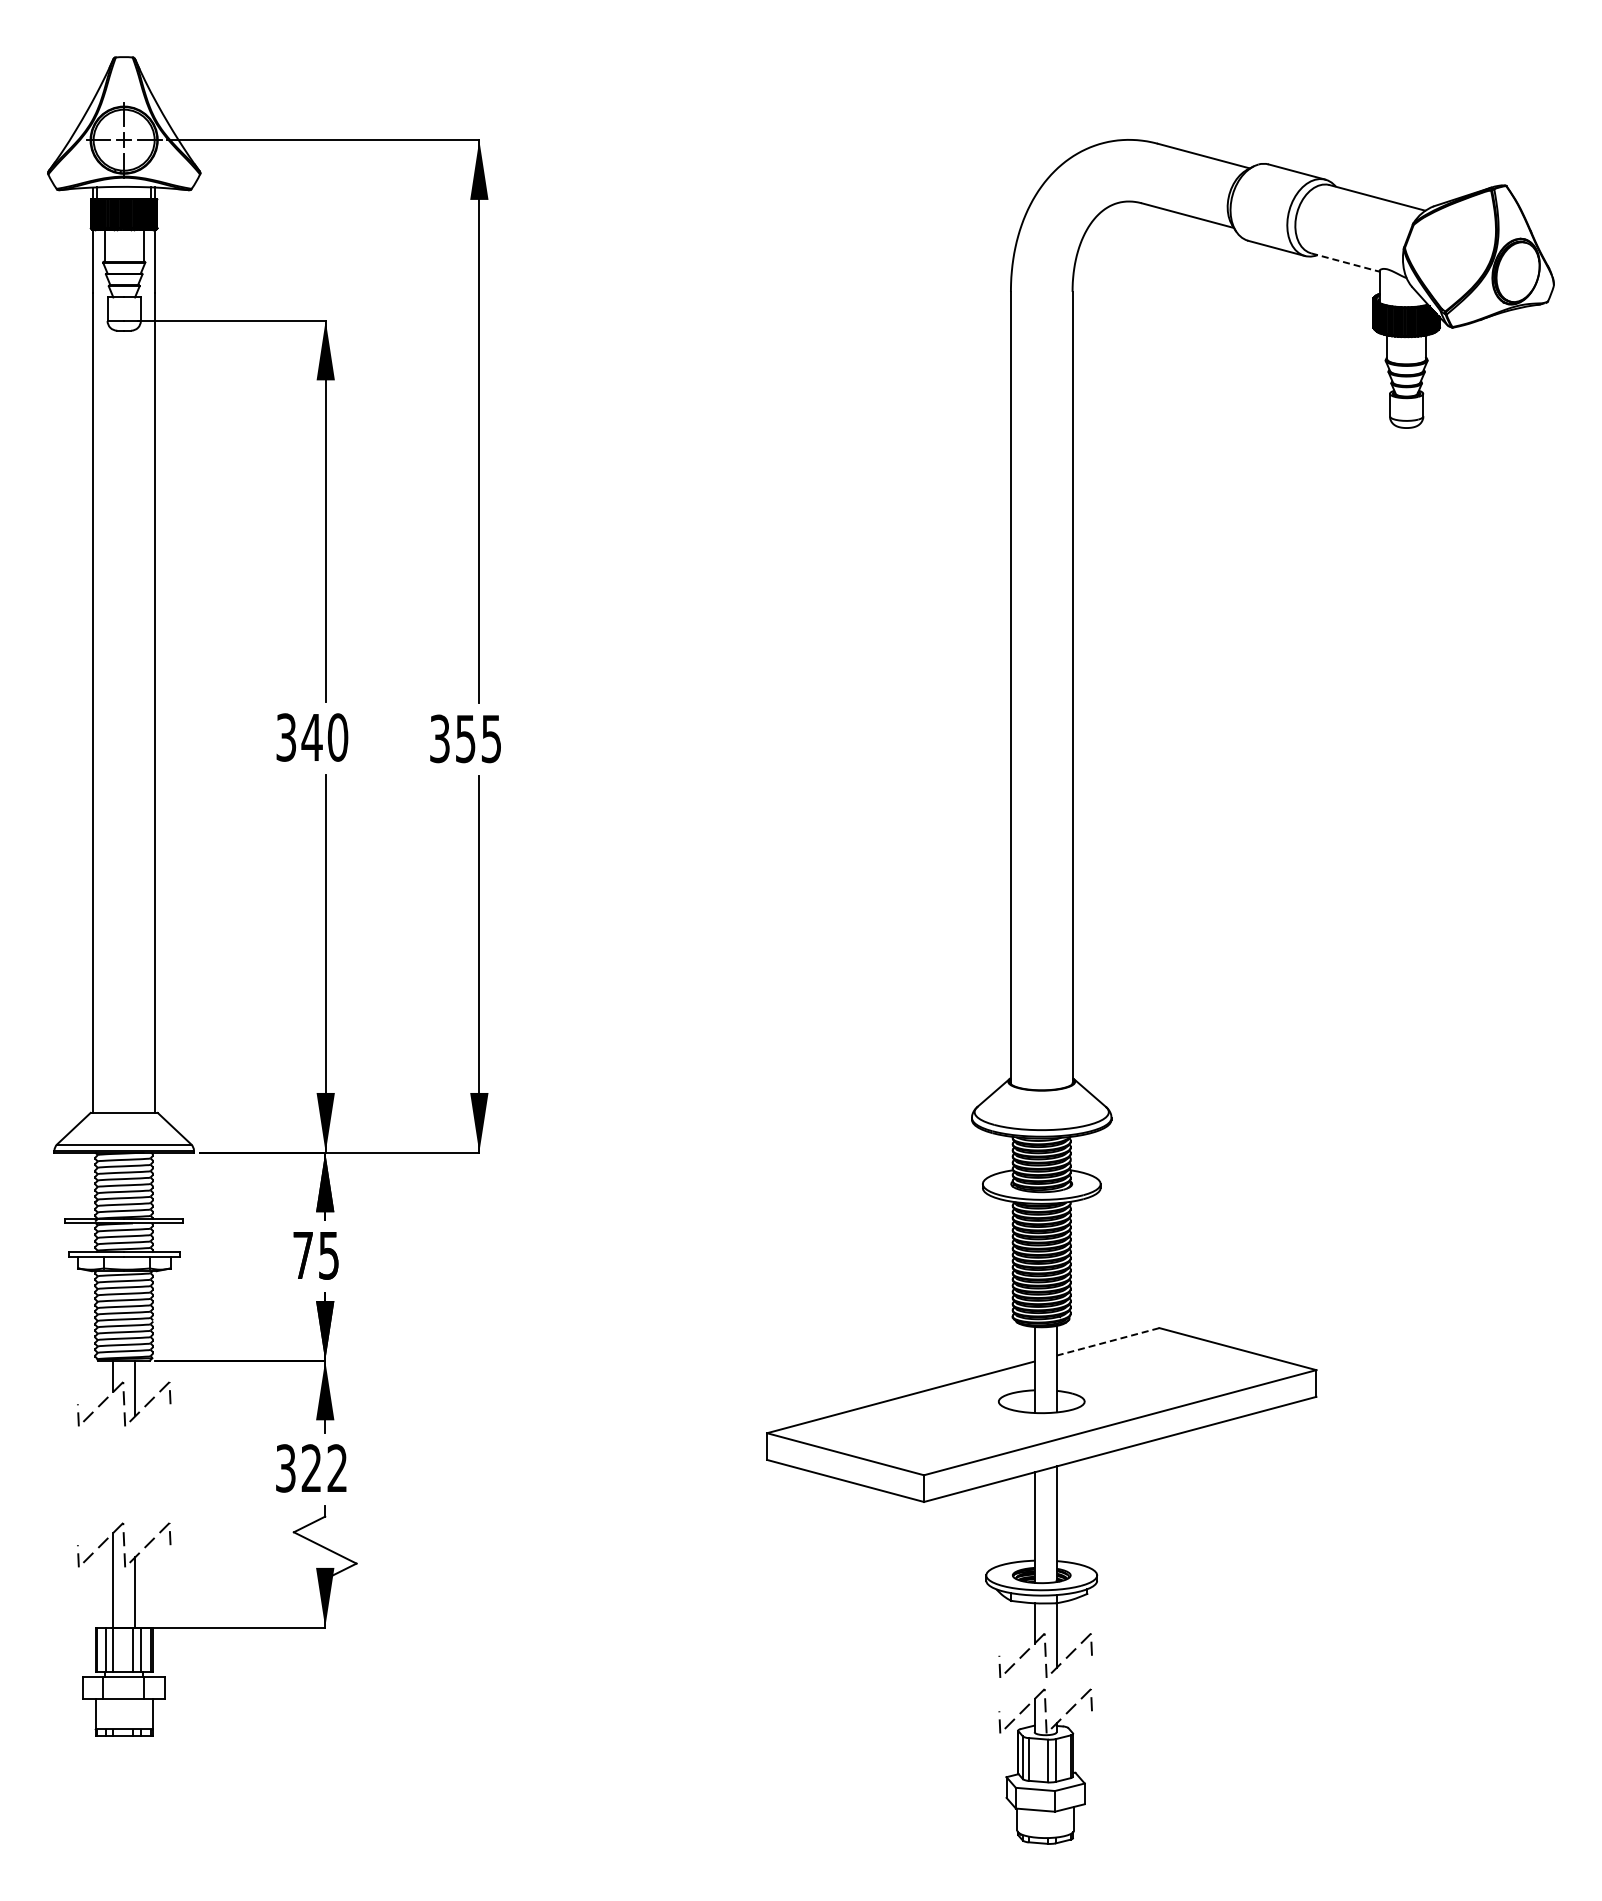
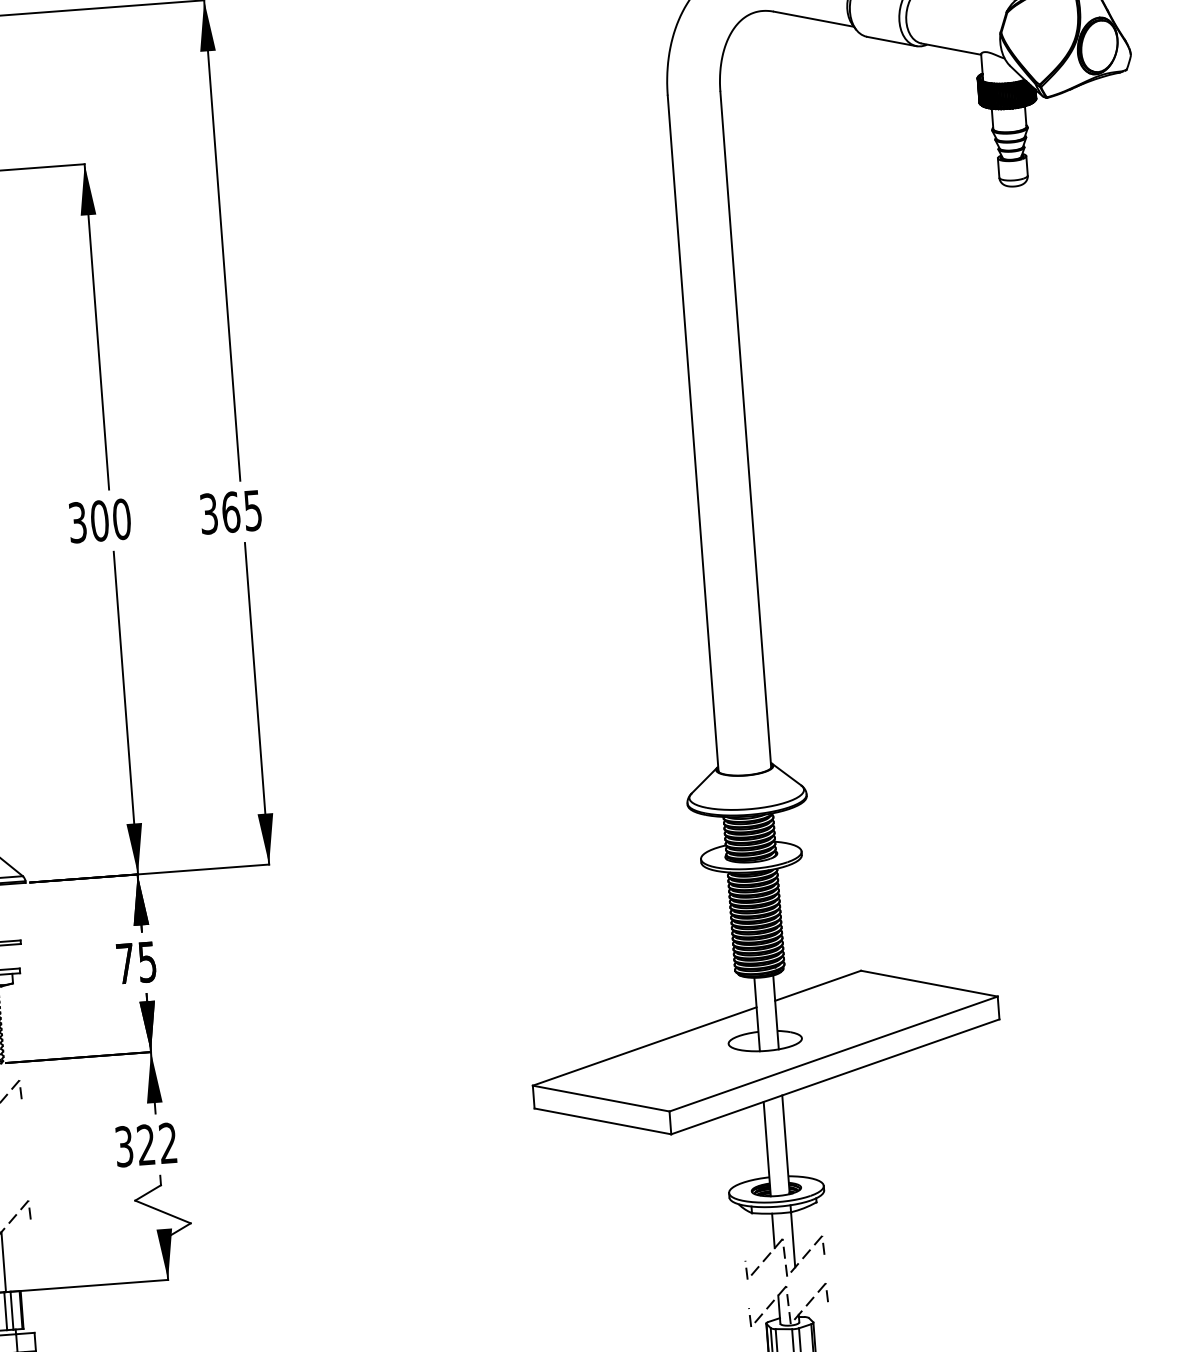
line: (1345, 262) -> (951, 49), dashed -> solid
text: (311, 737) -> (99, 521), 340 -> 300
text: (465, 738) -> (230, 511), 355 -> 365
line: (1108, 1341) -> (818, 985), dashed -> solid

